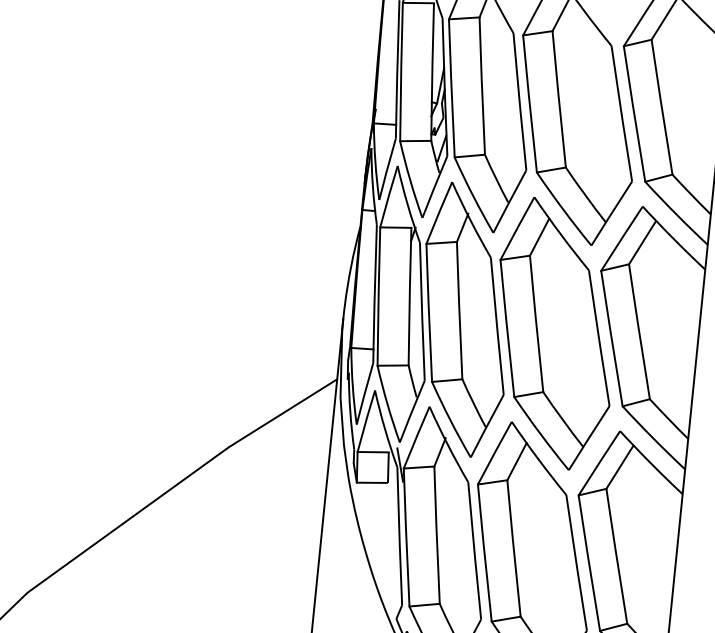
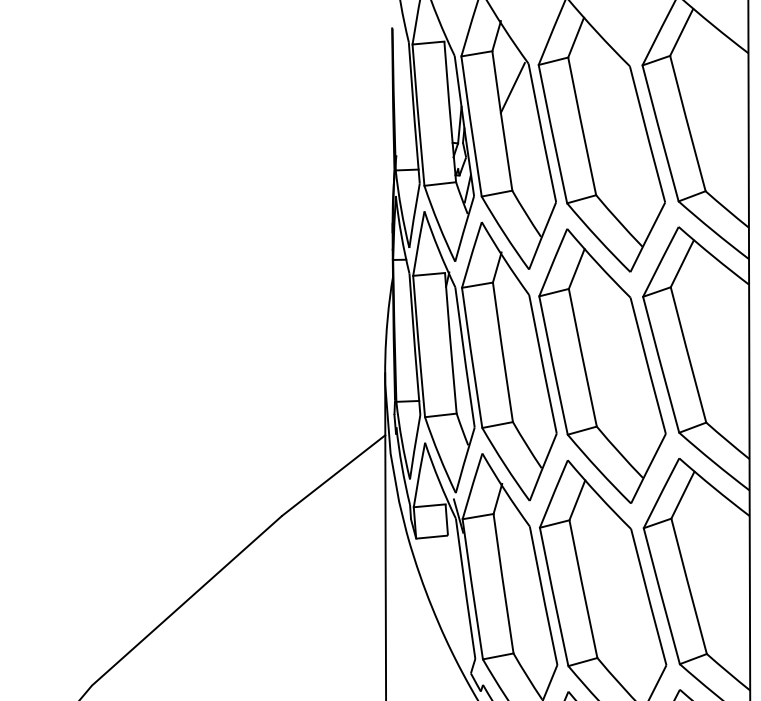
line: (495, 54) -> (512, 87), added

